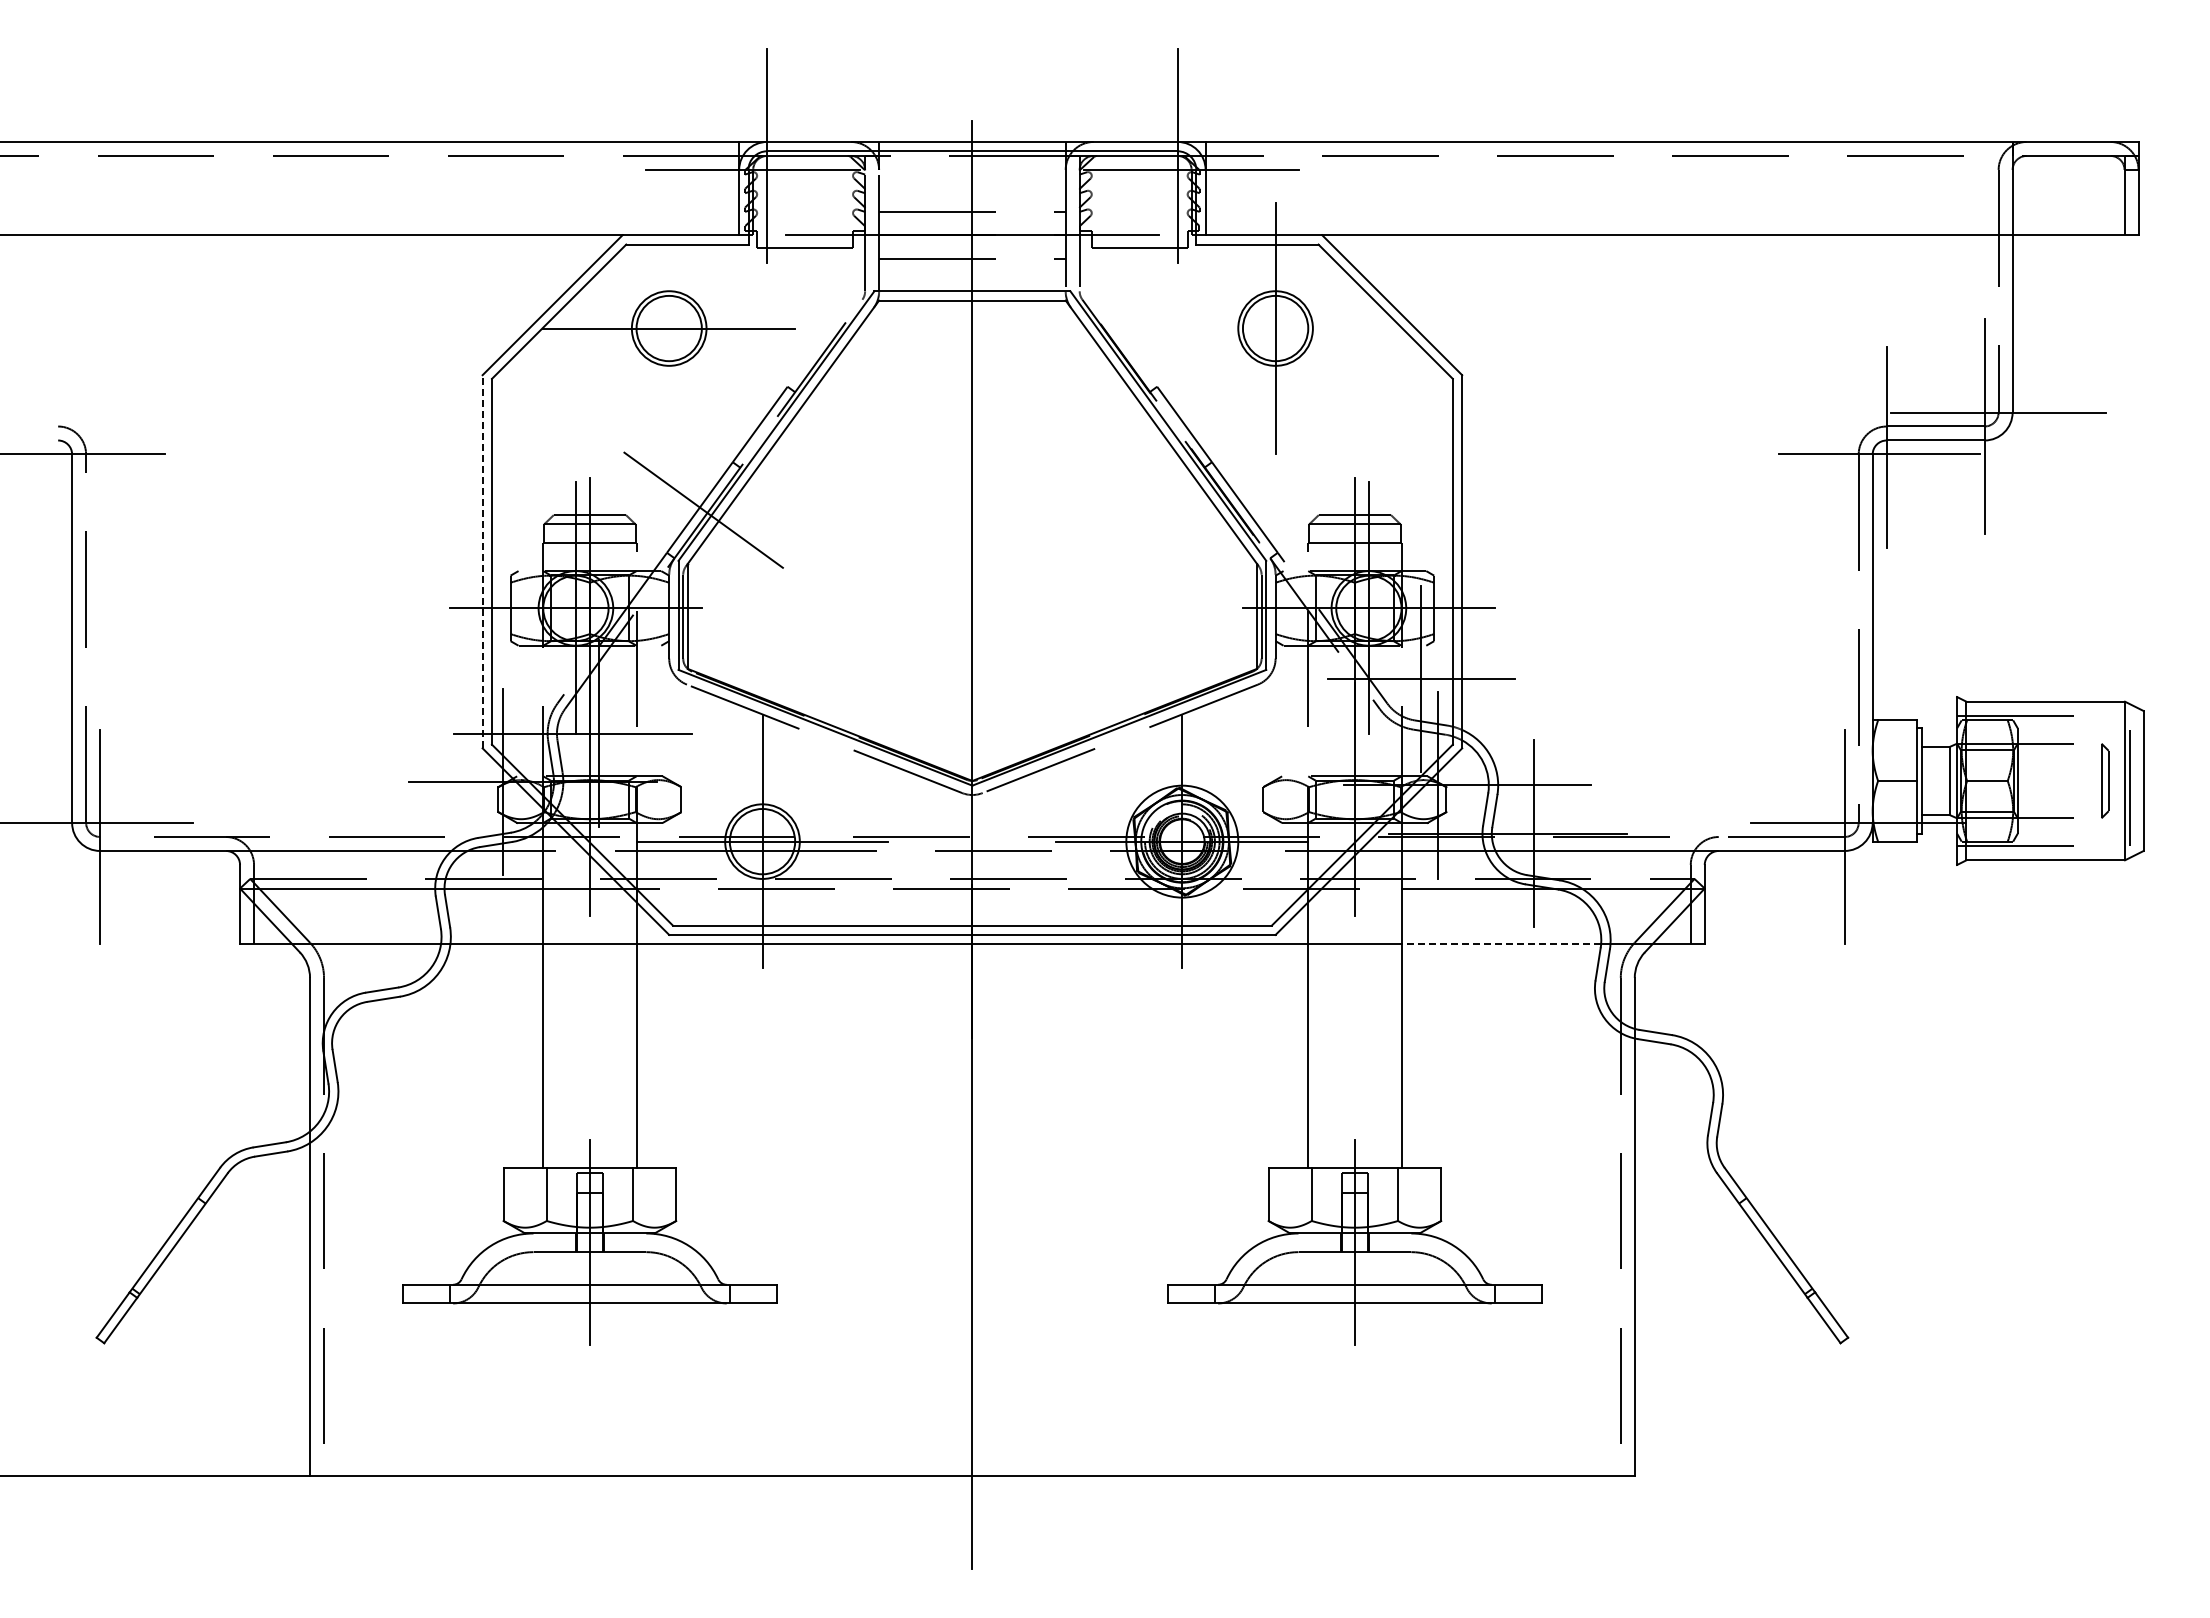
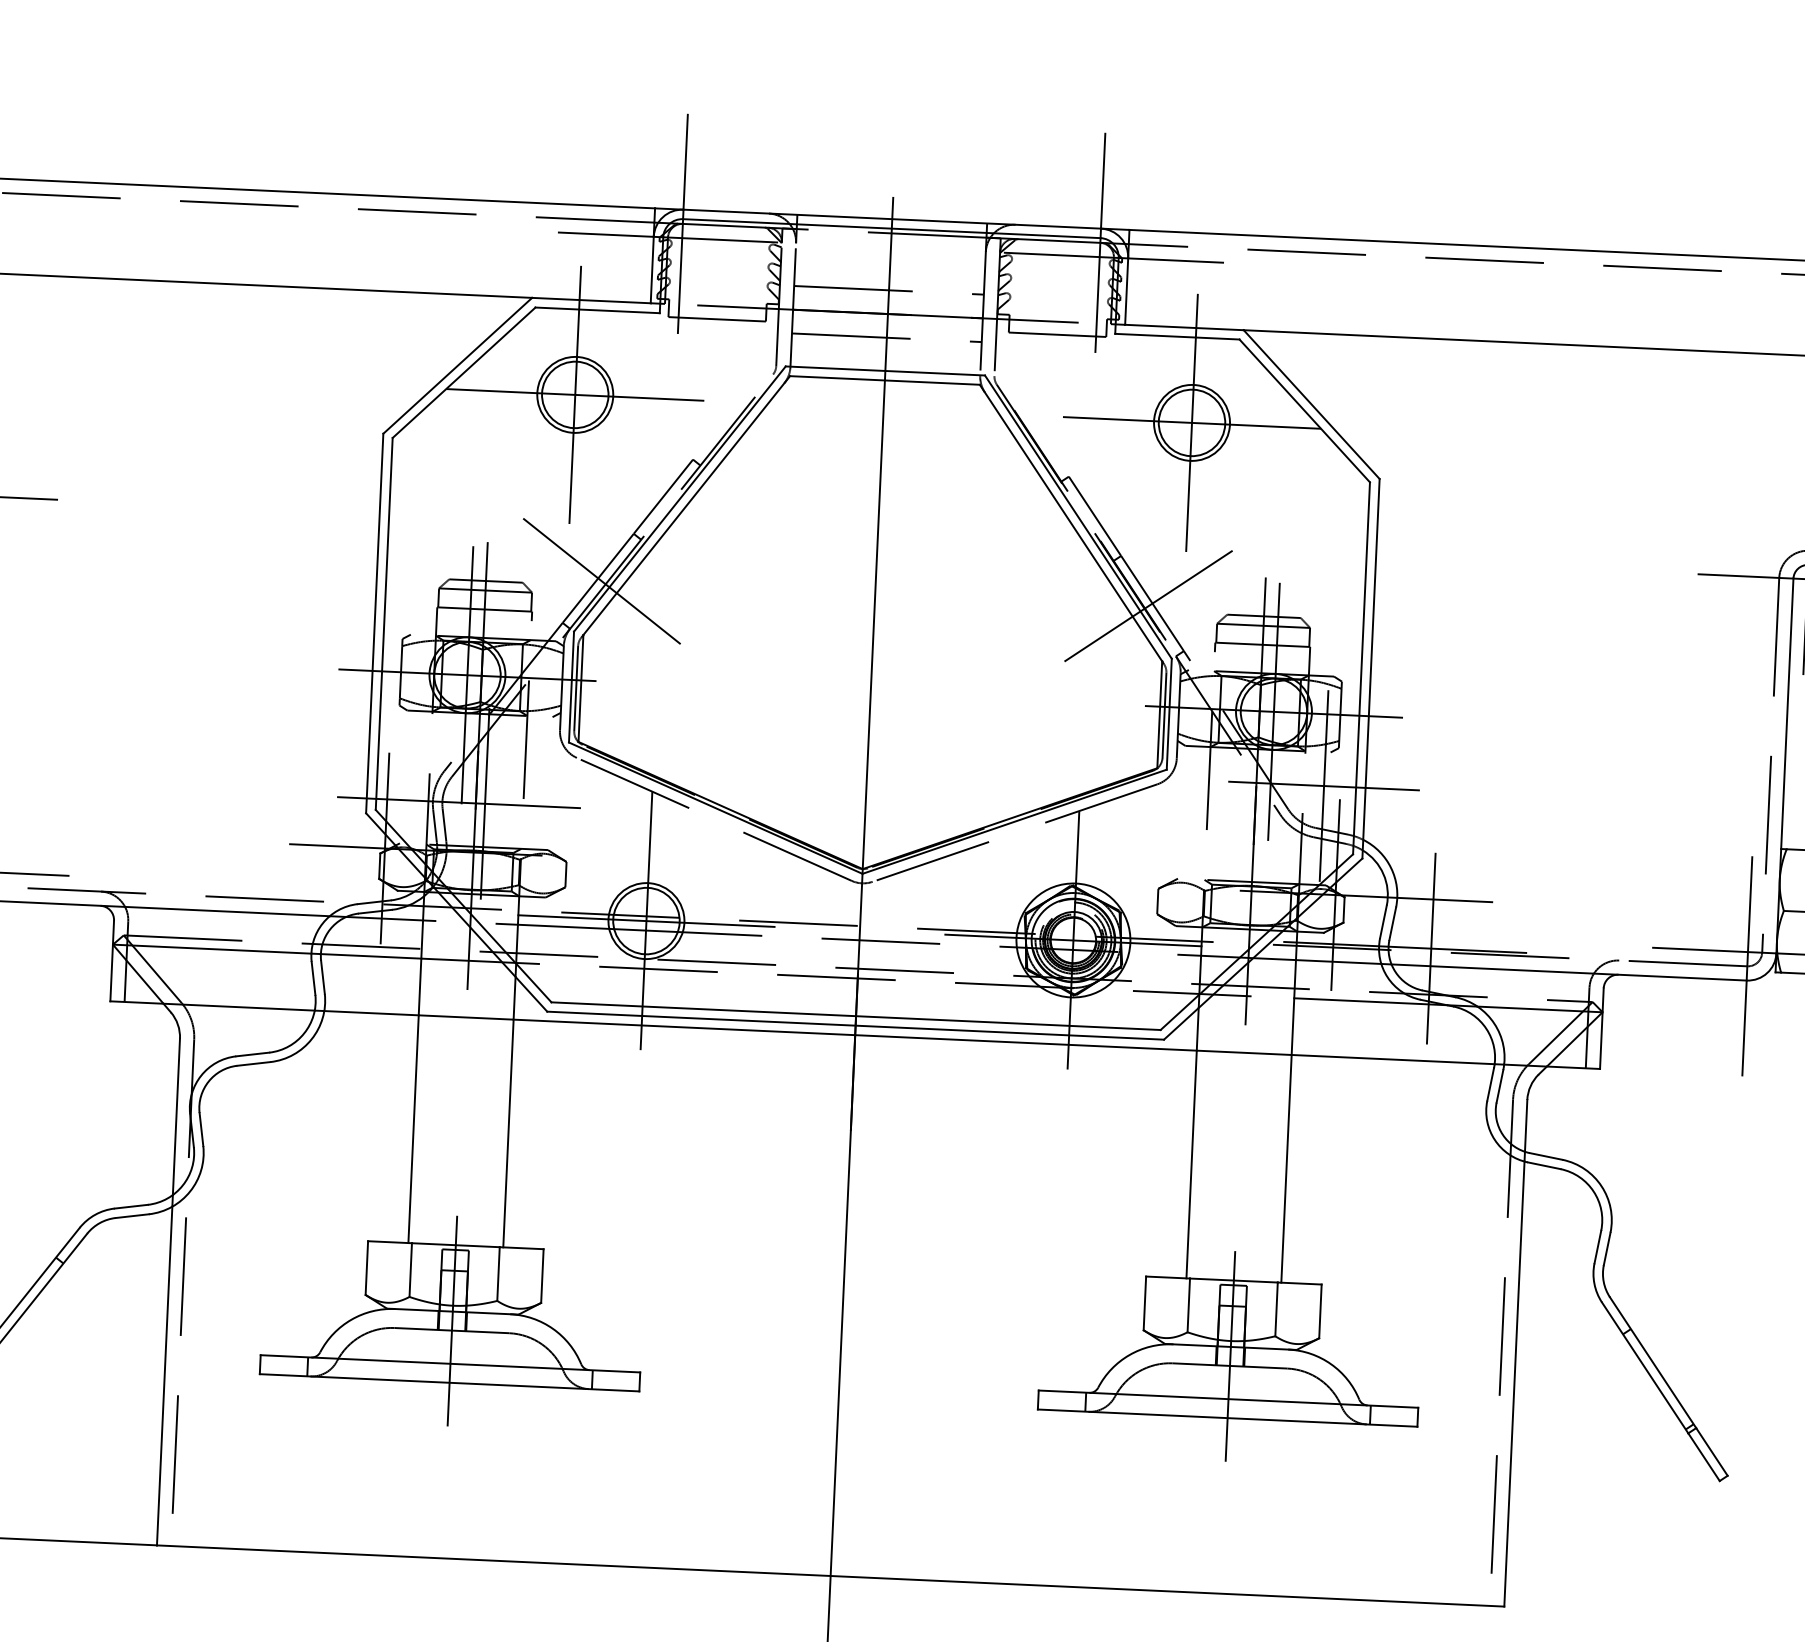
line: (669, 328) -> (575, 394), added
line: (1275, 328) -> (1191, 422), added
line: (1240, 509) -> (1147, 605), added
line: (482, 561) -> (374, 623), dashed -> solid
line: (1501, 944) -> (1393, 1059), dashed -> solid

